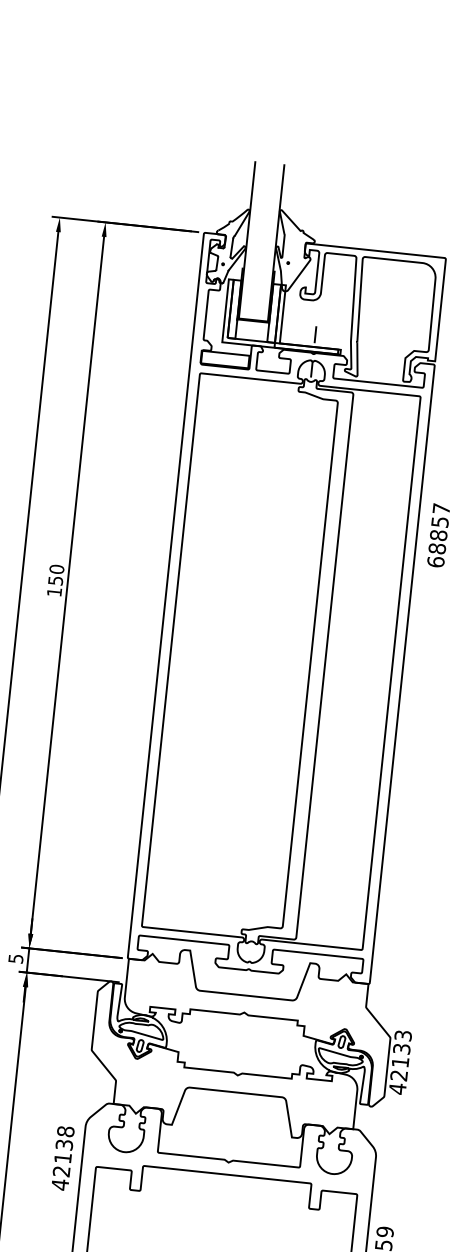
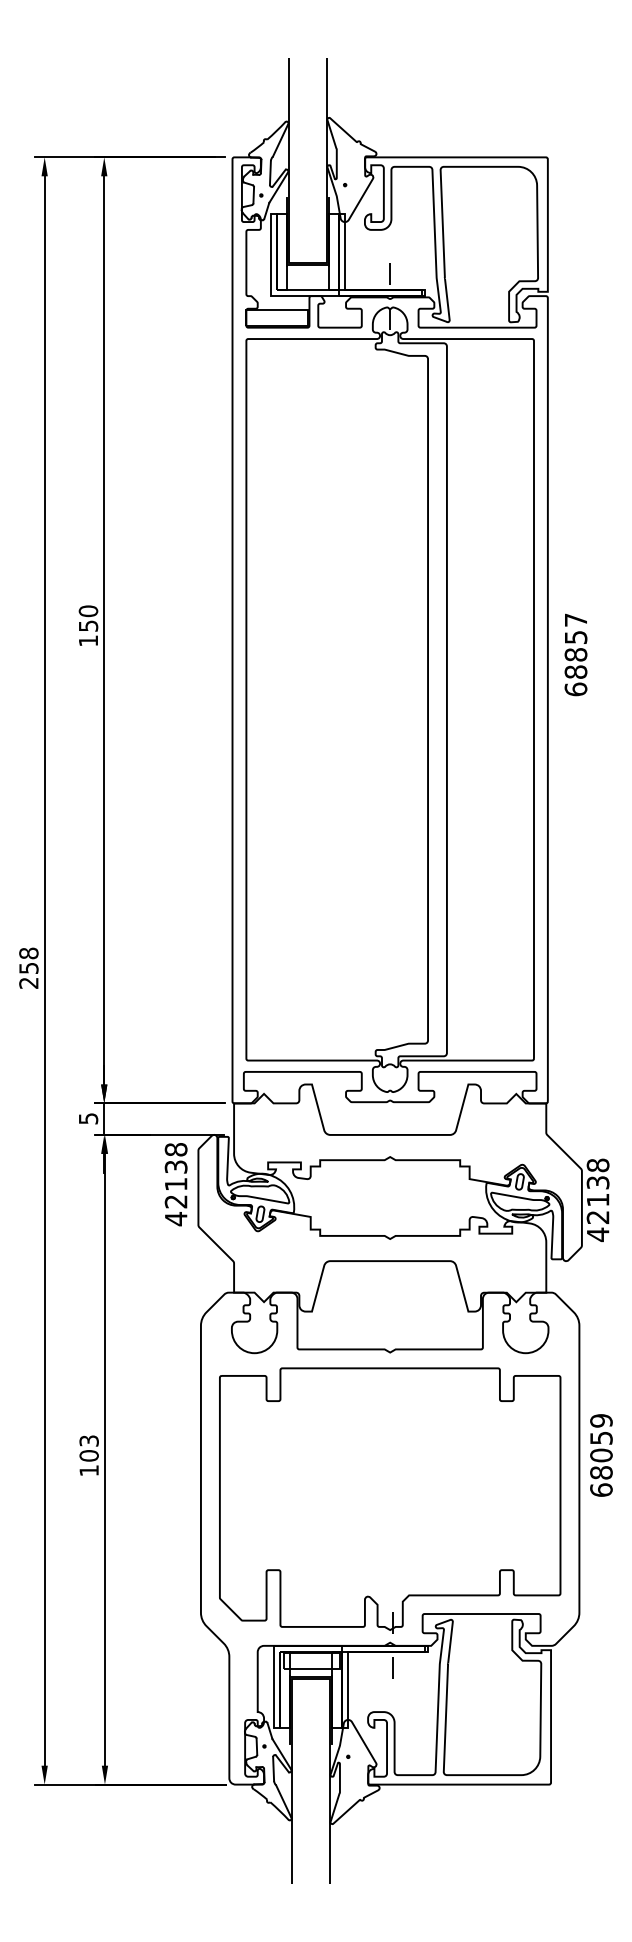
text: (438, 535) -> (575, 654), moved
text: (402, 1035) -> (597, 1165), 42133 -> 42138
text: (62, 1158) -> (175, 1184), moved

